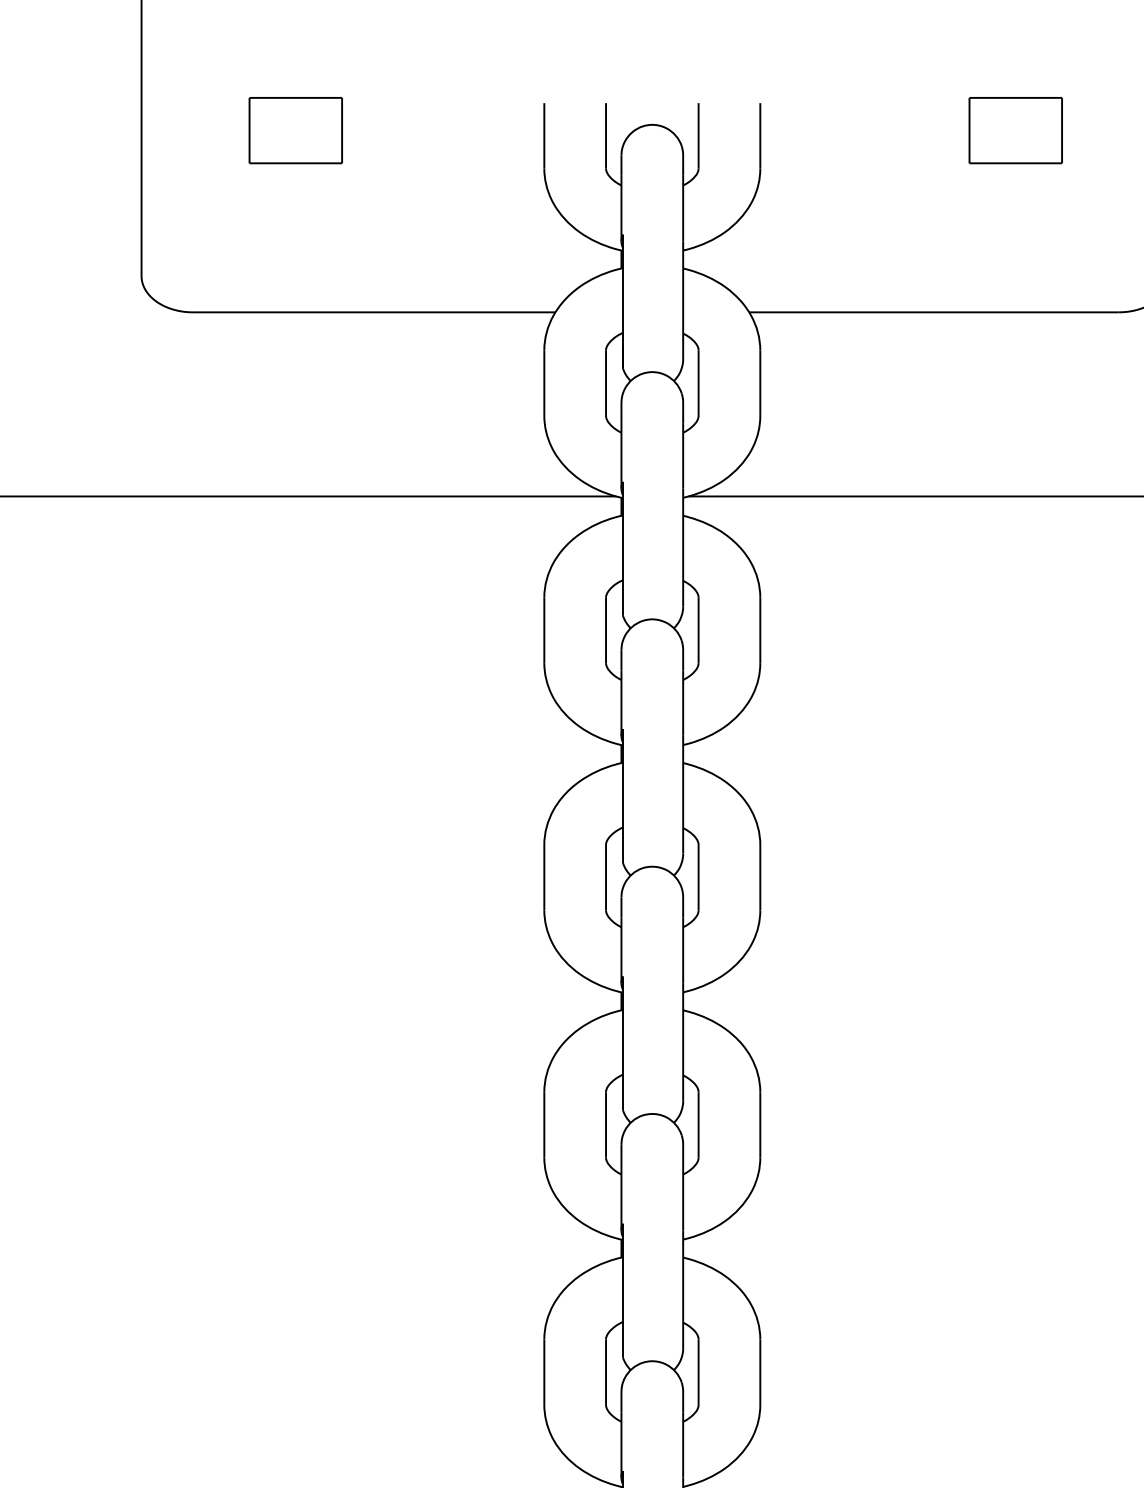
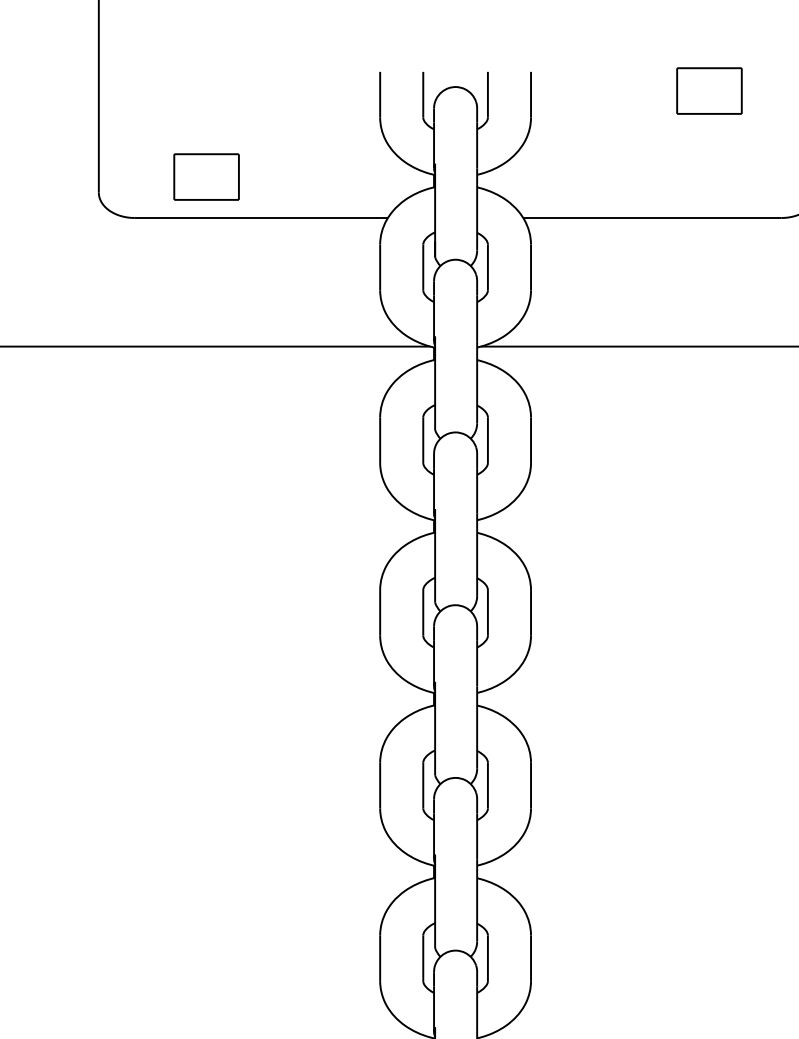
part: (295, 129) -> (206, 176), moved

